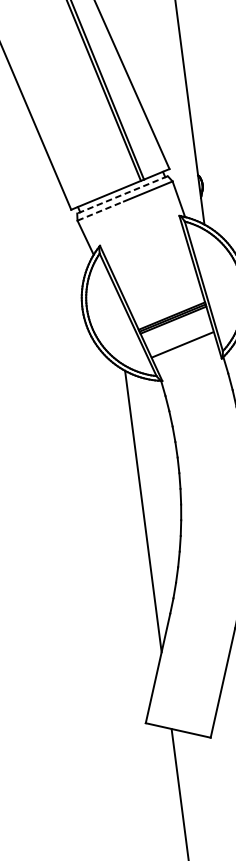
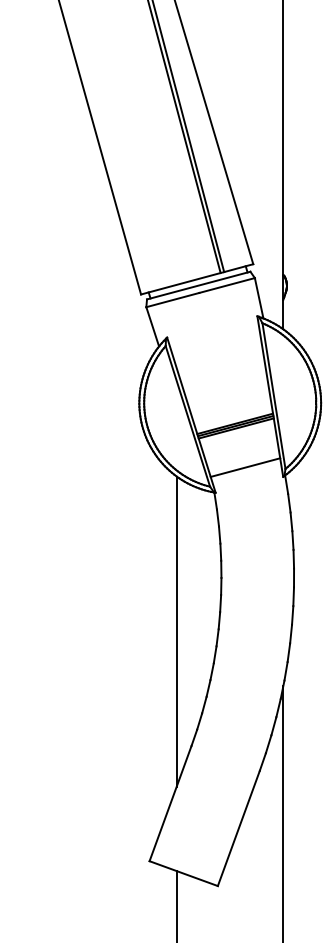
line: (122, 194) -> (198, 285), dashed -> solid
line: (101, 210) -> (173, 299), dashed -> solid
line: (182, 344) -> (245, 467), moved

